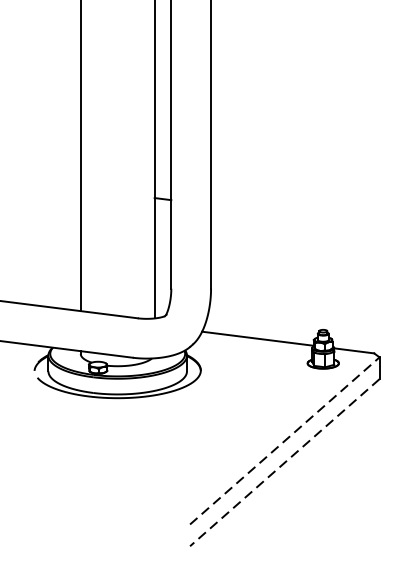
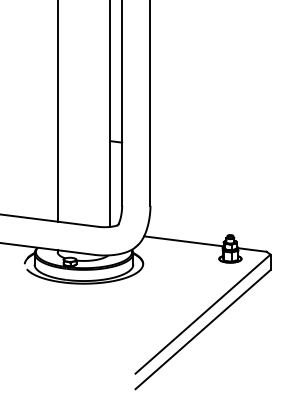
line: (285, 441) -> (203, 314), dashed -> solid
line: (285, 462) -> (203, 329), dashed -> solid

